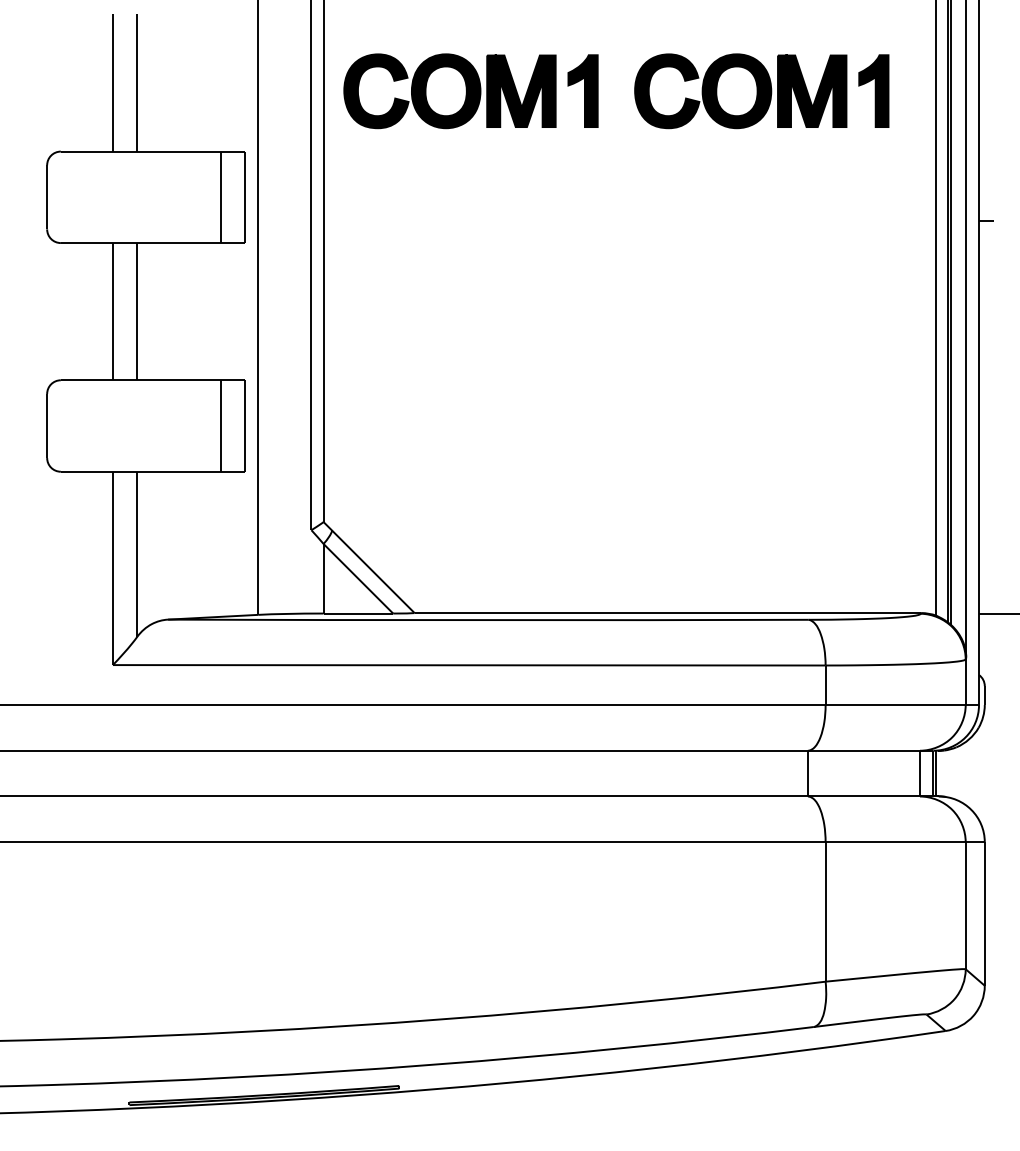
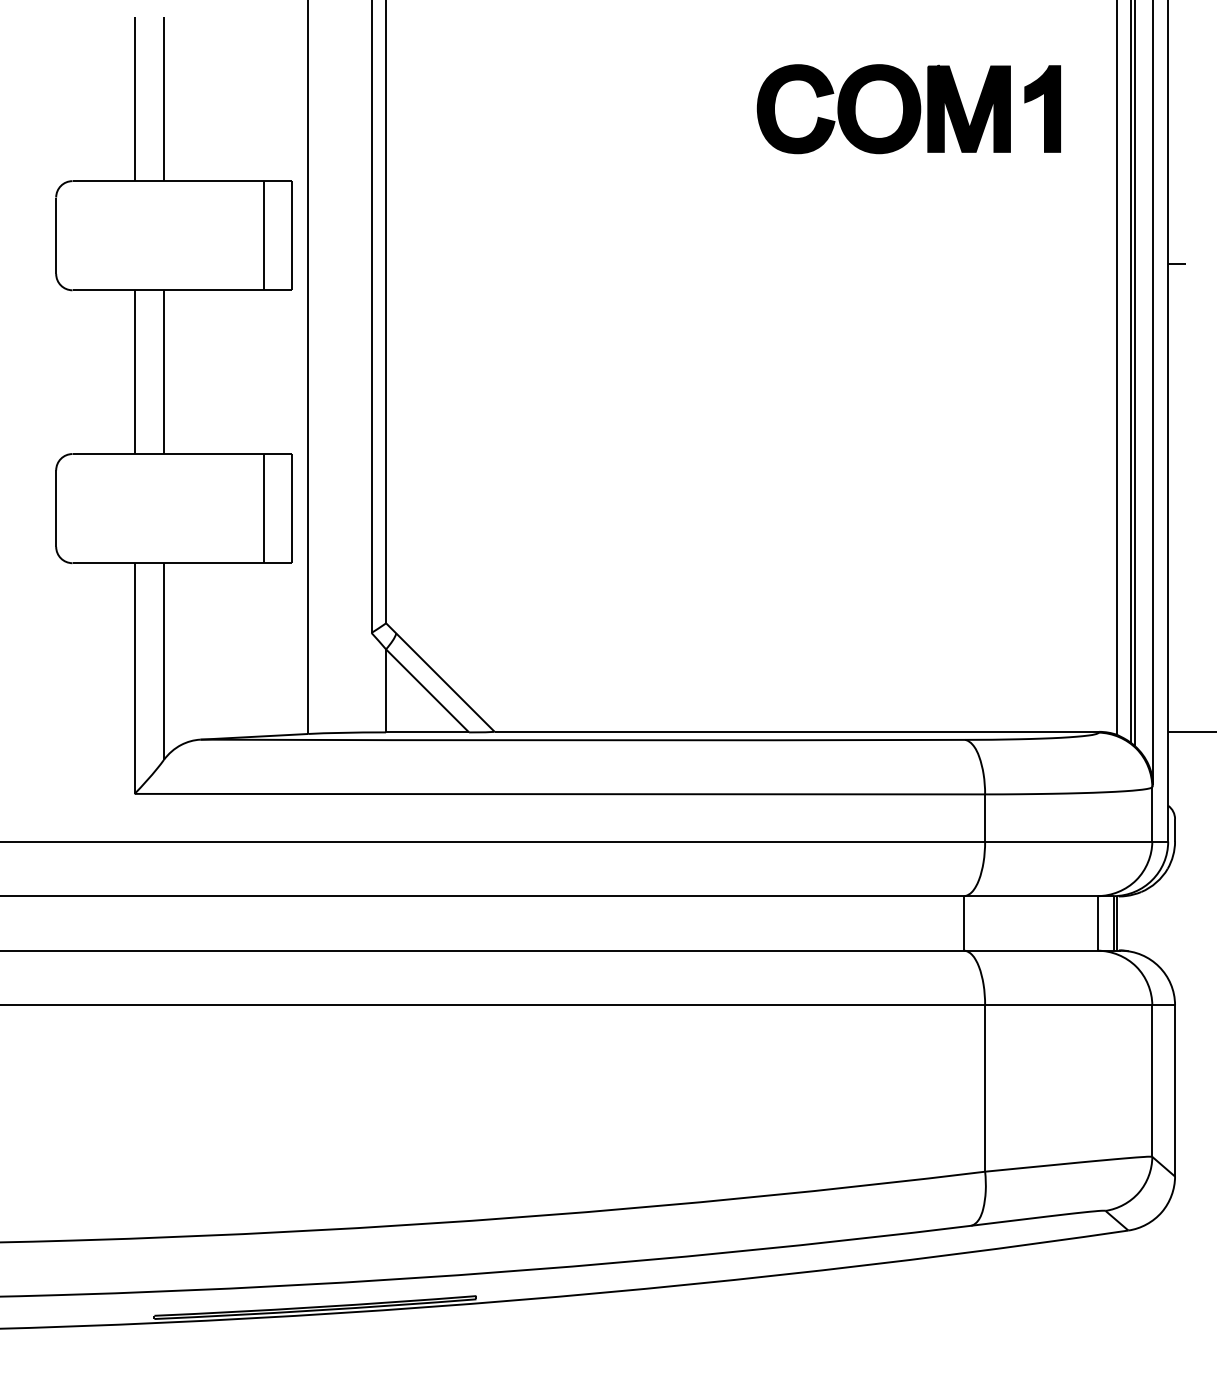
part: (470, 91) -> (561, 109), removed

